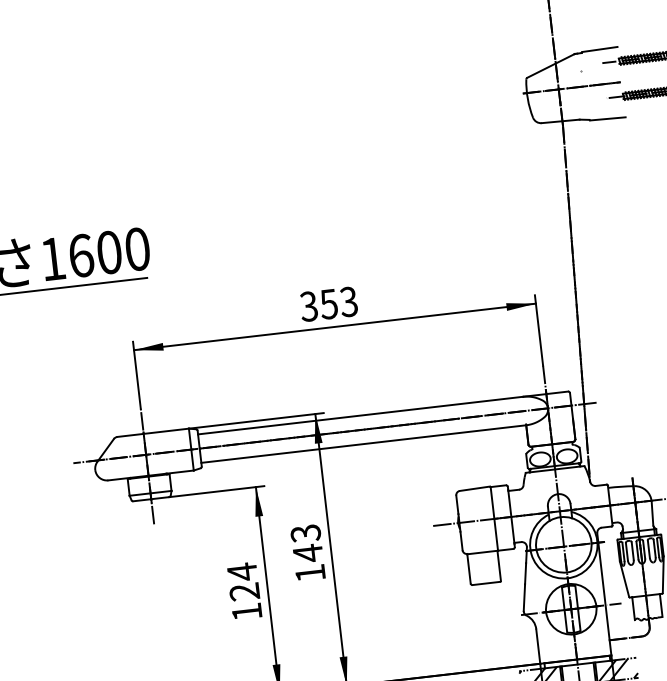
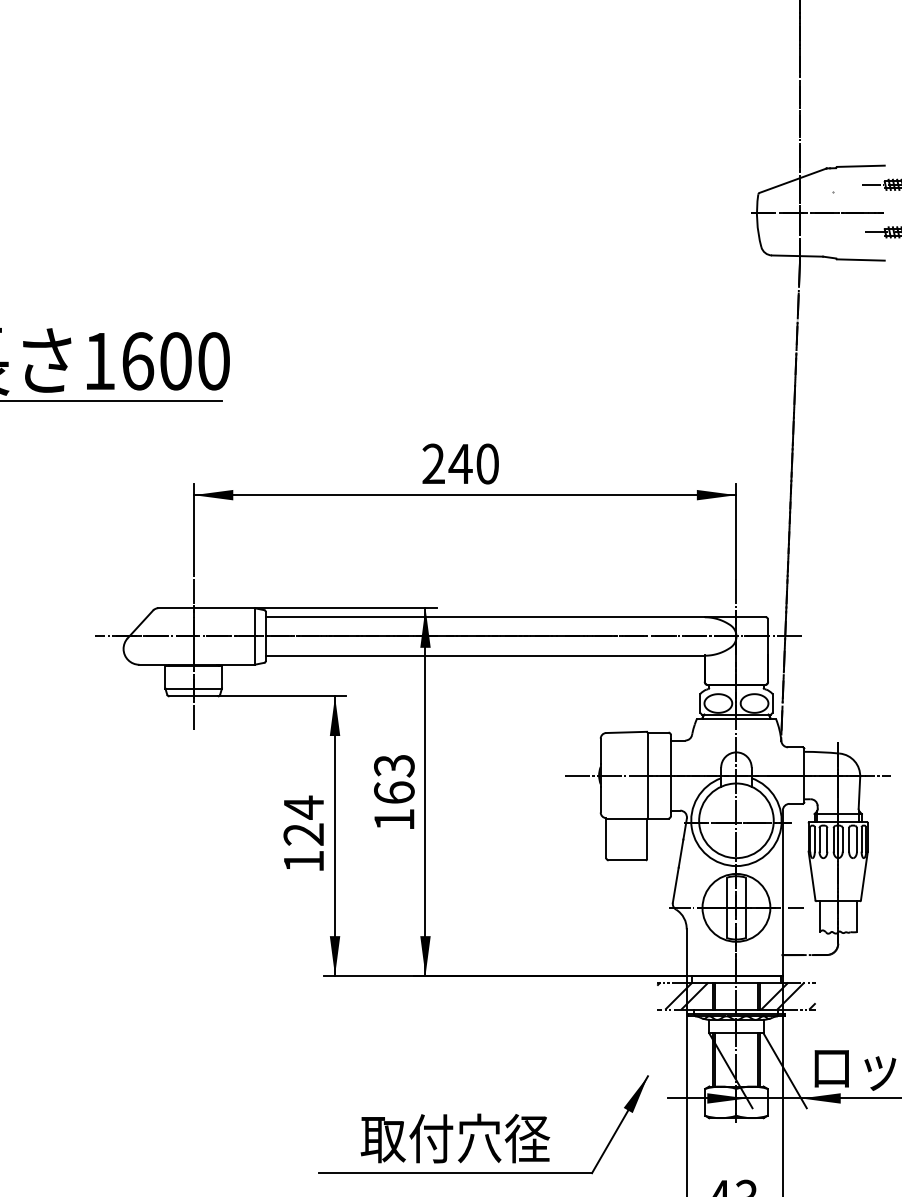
text: (328, 303) -> (460, 463), 353 -> 240
text: (308, 553) -> (394, 792), 143 -> 163

